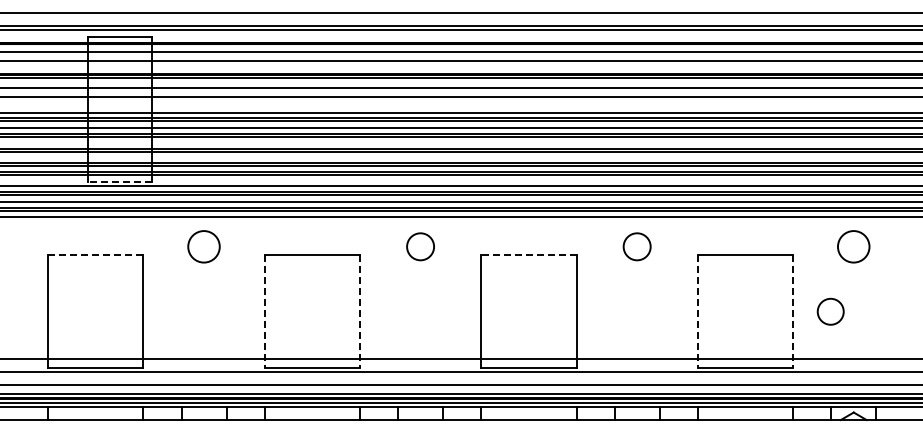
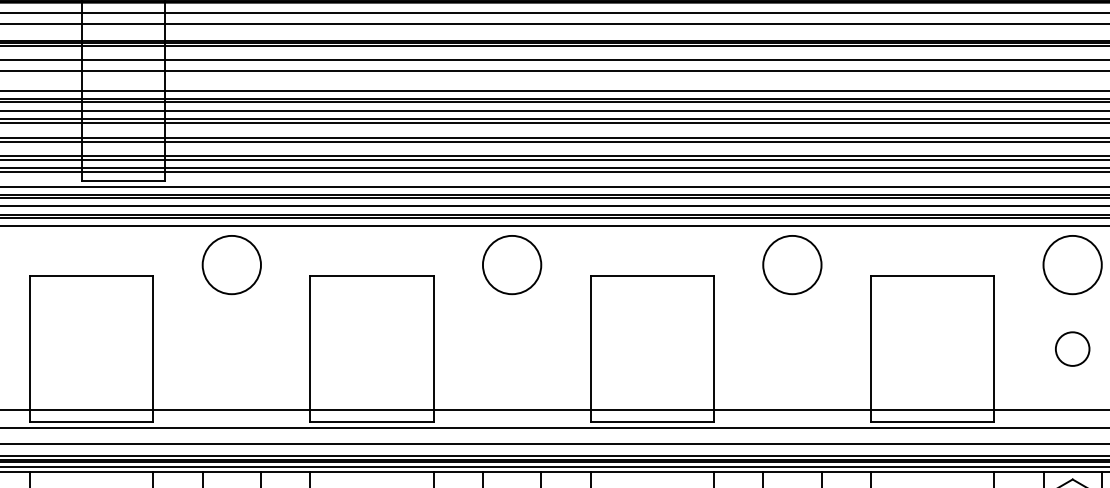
line: (119, 181) -> (122, 180), dashed -> solid
circle: (203, 246) -> (231, 264), size x1.43
circle: (420, 246) -> (511, 264), size x1.67
circle: (636, 246) -> (791, 264), size x1.67
circle: (853, 246) -> (1072, 264), size x1.43
line: (95, 255) -> (91, 276), dashed -> solid
line: (528, 255) -> (651, 276), dashed -> solid
circle: (830, 311) -> (1072, 348), moved
line: (264, 312) -> (310, 350), dashed -> solid
line: (359, 312) -> (433, 350), dashed -> solid
line: (697, 312) -> (870, 350), dashed -> solid
line: (793, 312) -> (994, 350), dashed -> solid

